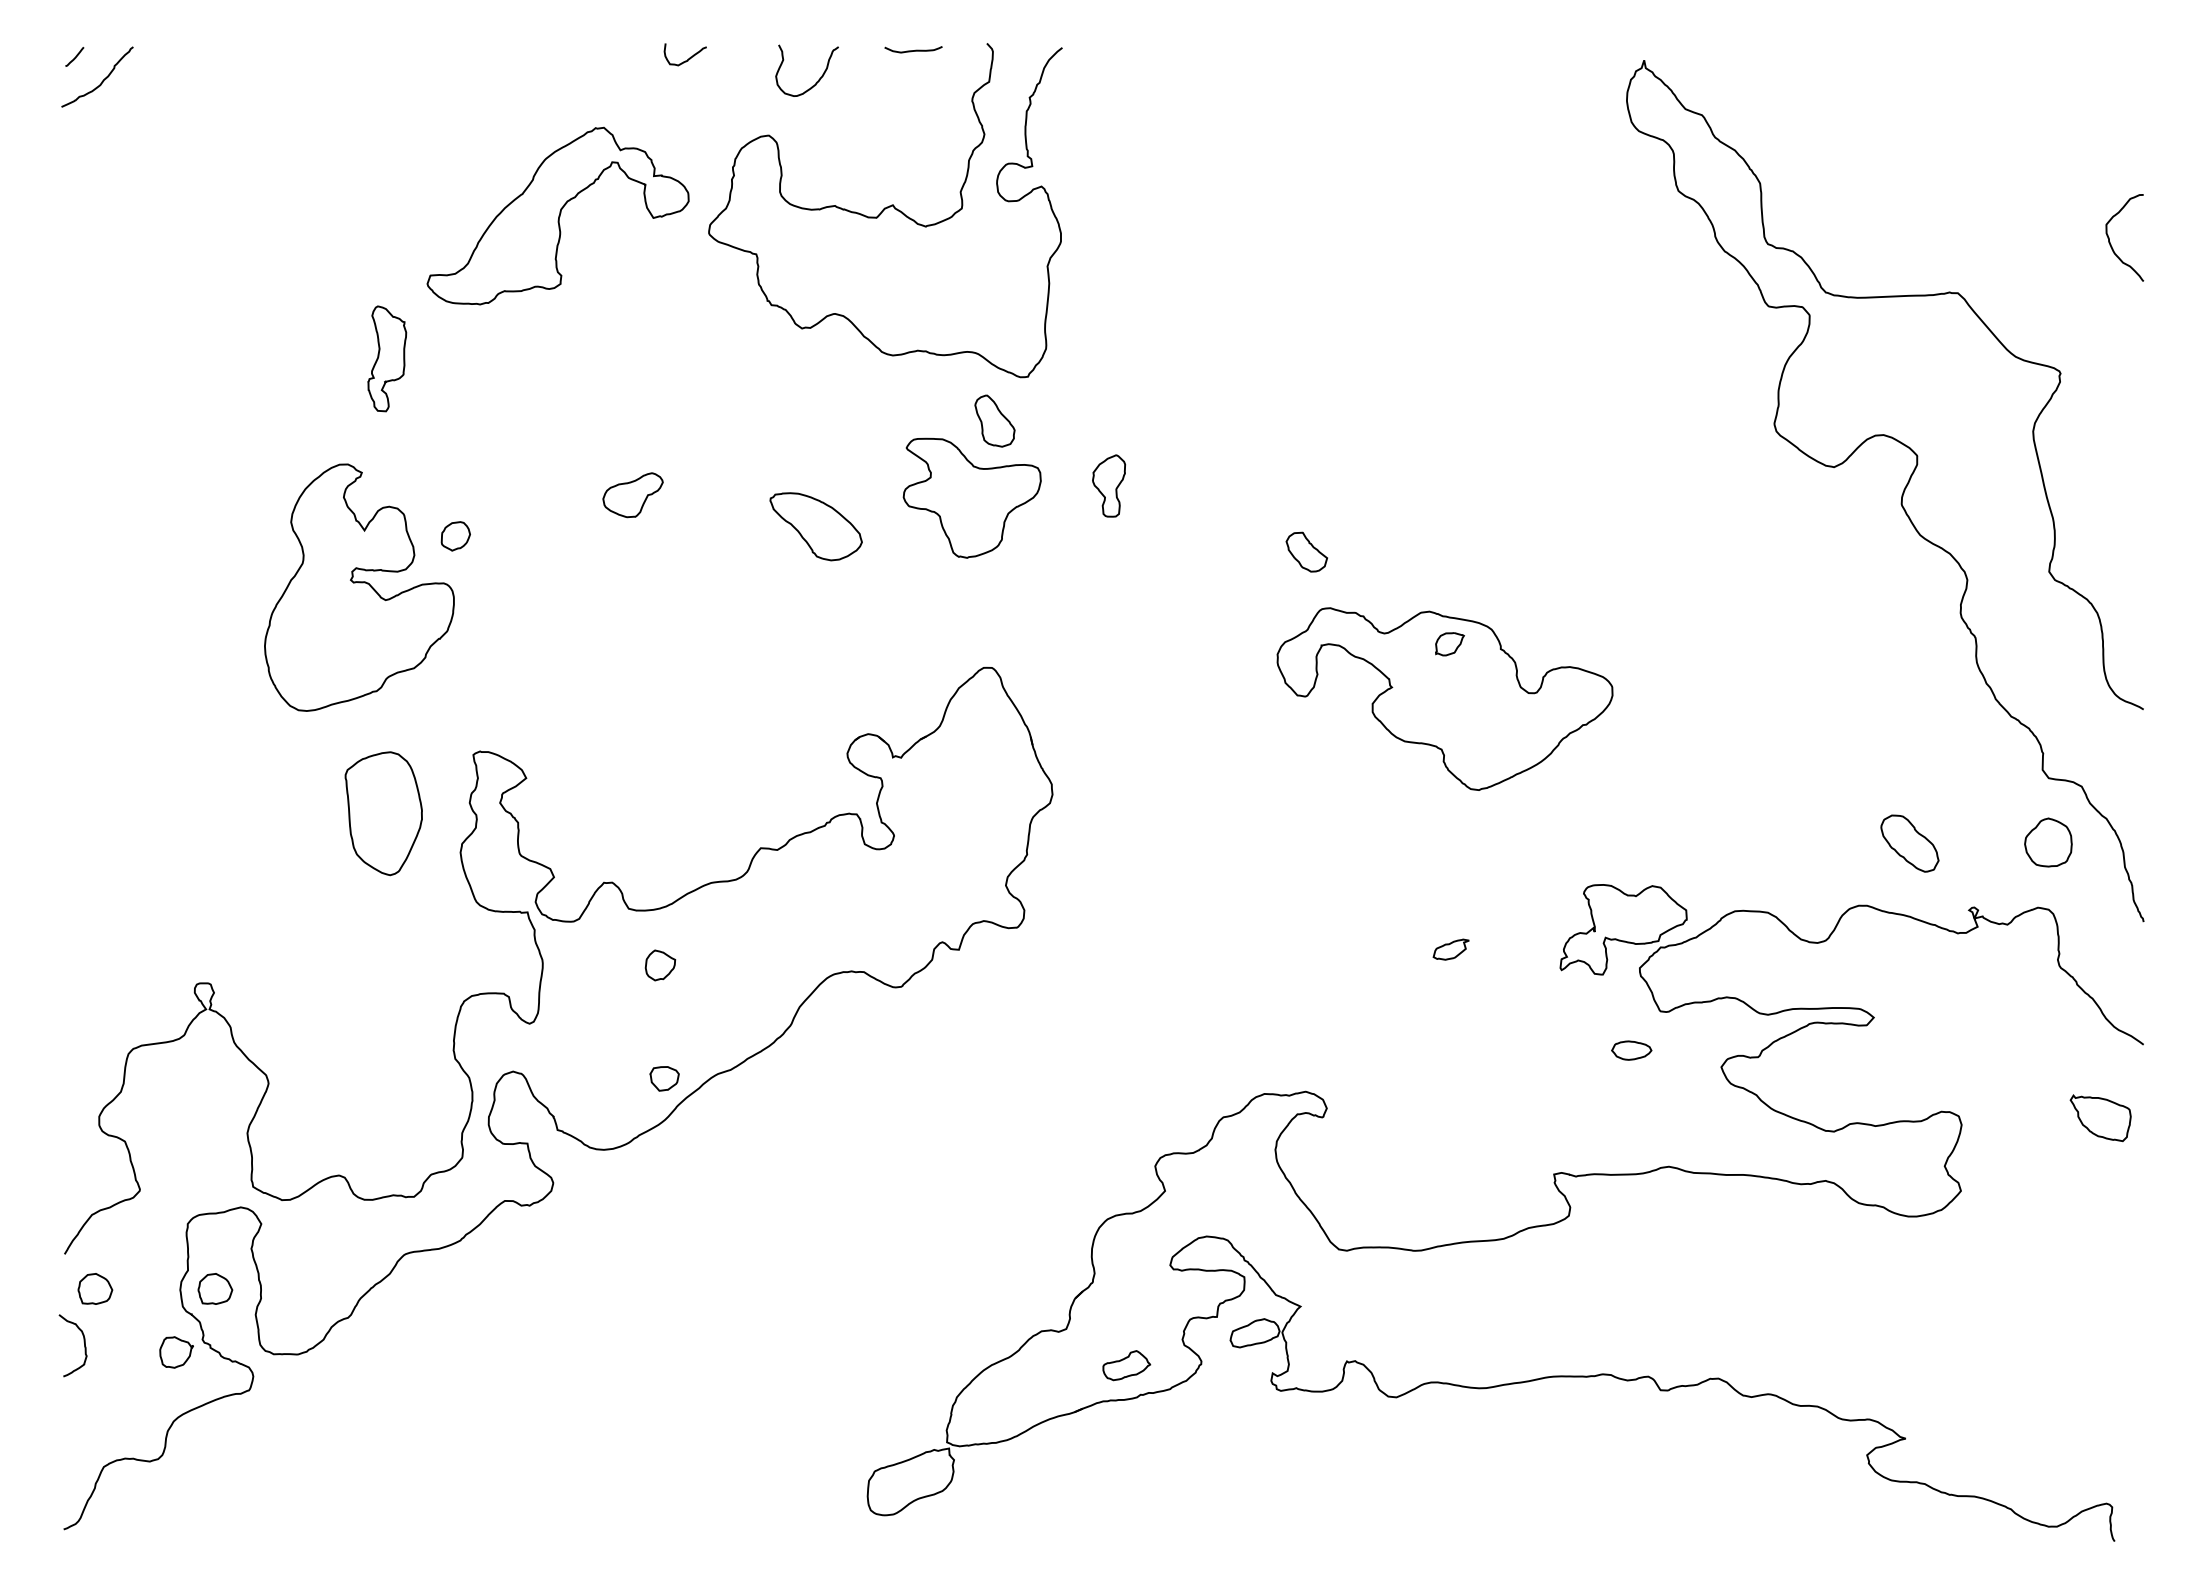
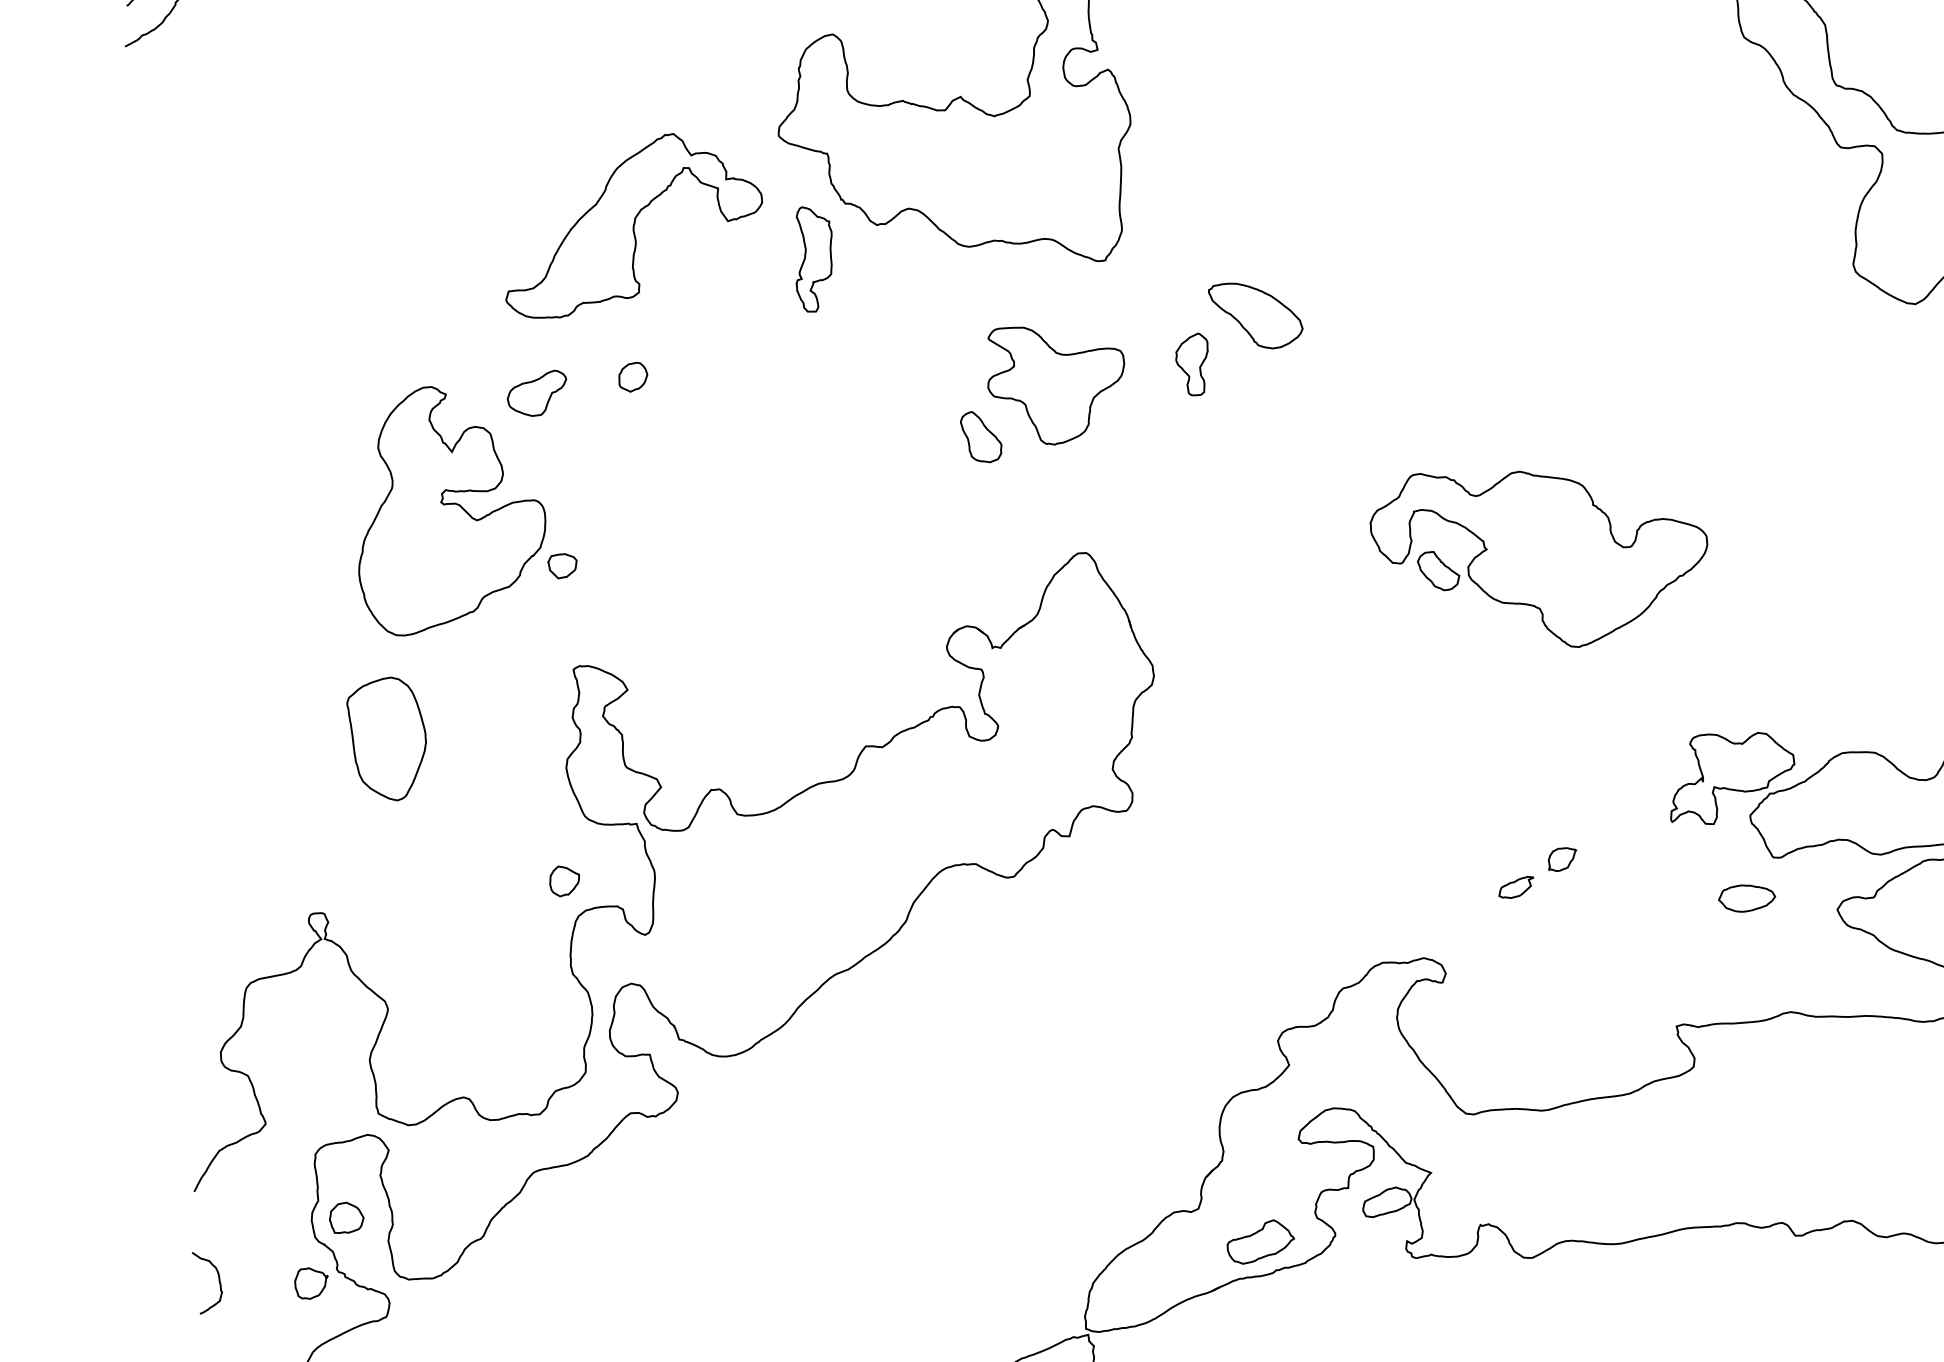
part: (557, 215) -> (632, 224), moved
part: (387, 358) -> (814, 258), moved
part: (994, 420) -> (980, 436), moved
part: (632, 495) -> (536, 394), moved
part: (815, 526) -> (1255, 315), moved
part: (455, 536) -> (632, 377), moved
part: (1306, 551) -> (1438, 570), moved
part: (1449, 644) -> (1562, 859), moved
part: (383, 813) -> (387, 739), moved
part: (1450, 949) -> (1515, 887), moved
part: (660, 965) -> (564, 881), moved
part: (1631, 1050) -> (1746, 898), size x1.43
part: (664, 1078) -> (562, 565), moved
part: (95, 1288) -> (226, 1224), removed
part: (1126, 1365) -> (1260, 1241), size x1.43

